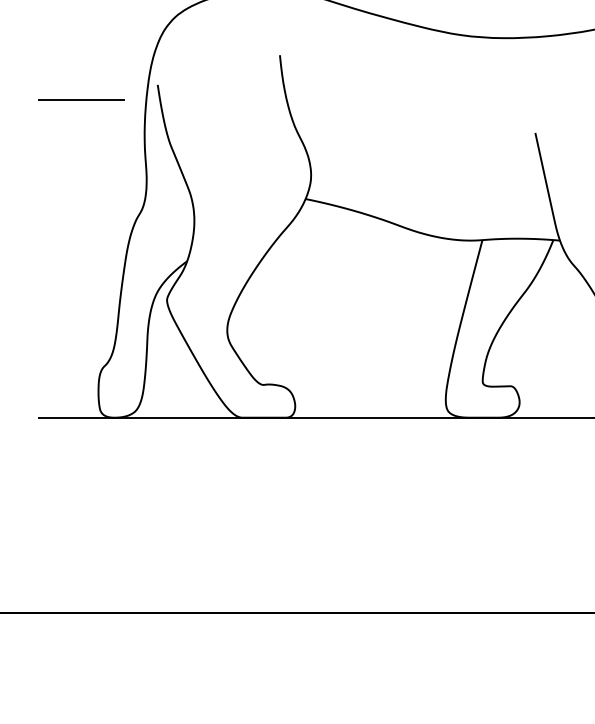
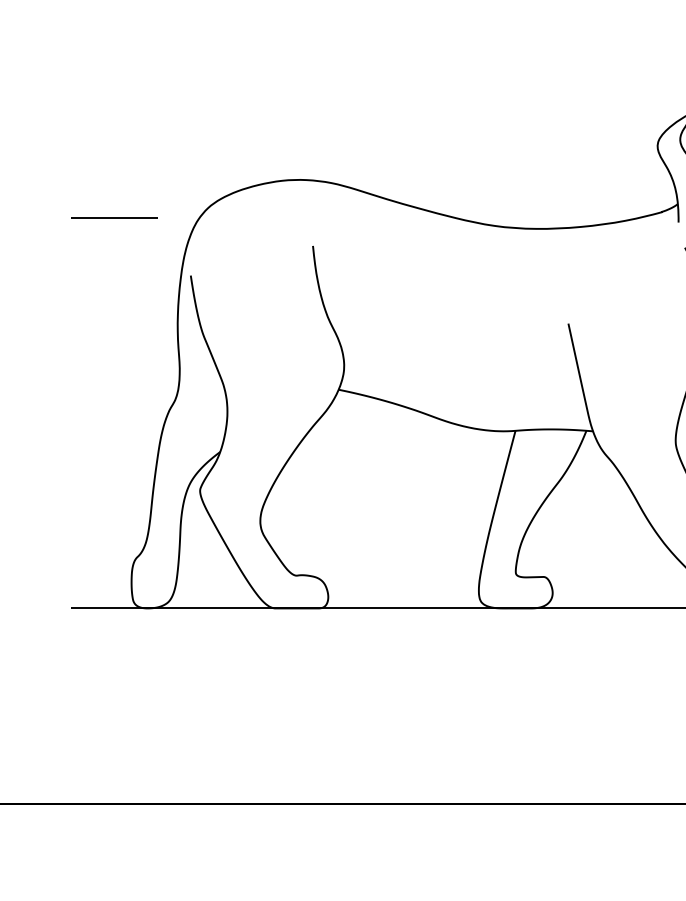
line: (81, 99) -> (114, 217), moved

